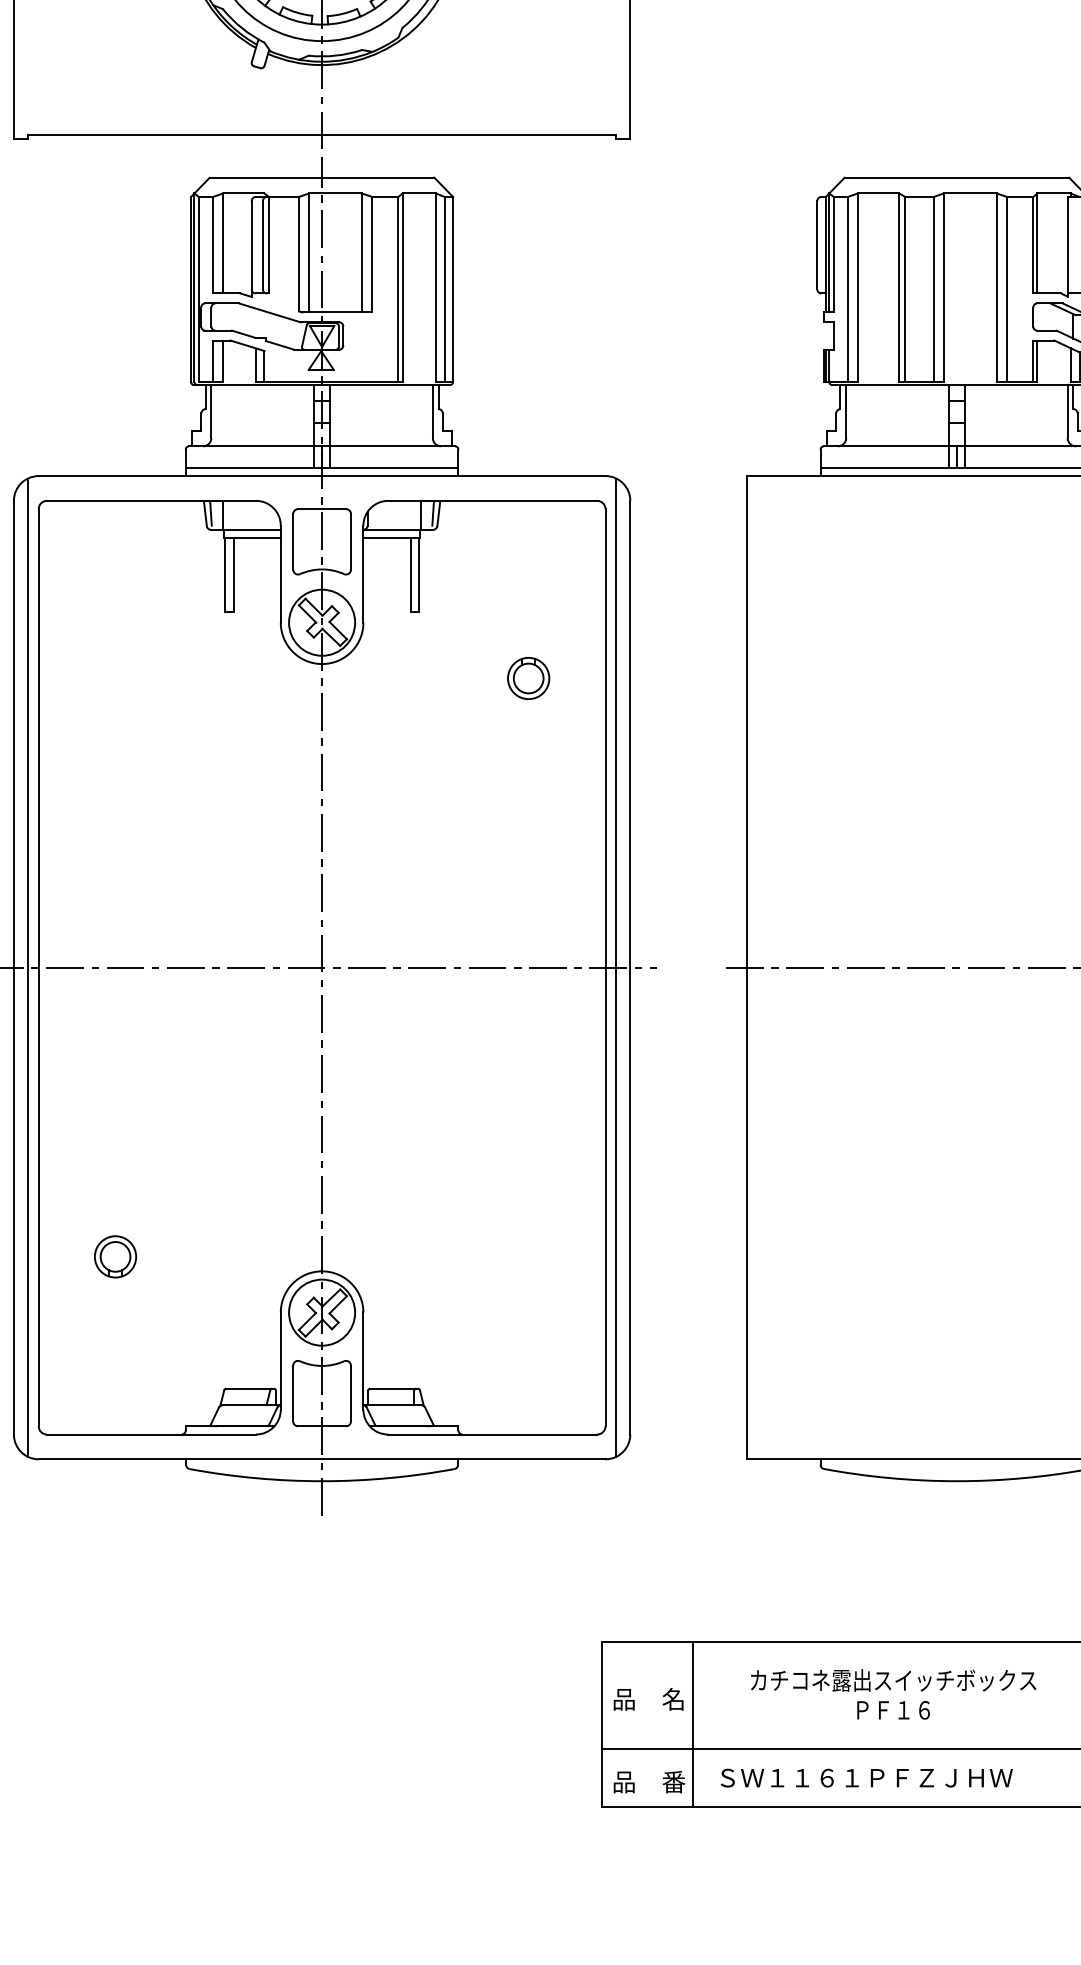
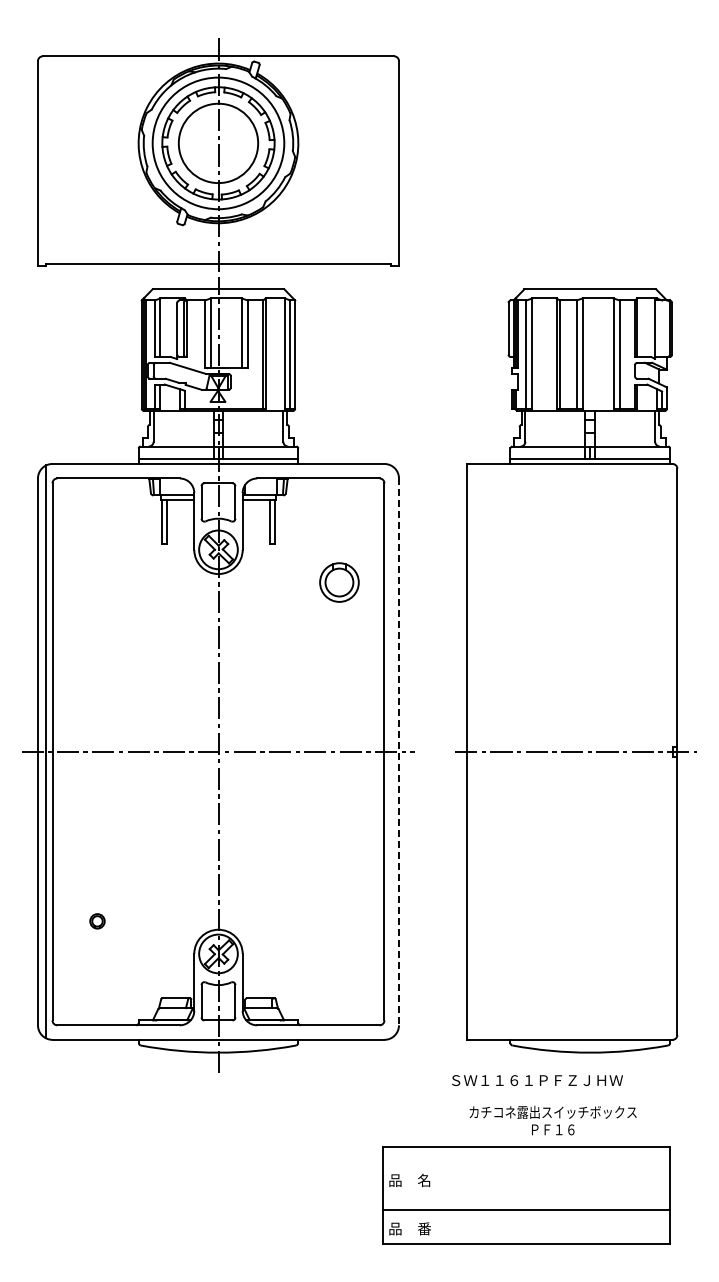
part: (528, 678) -> (339, 582), size x1.6
line: (615, 966) -> (390, 751), removed
line: (631, 968) -> (399, 752), solid -> dashed
part: (115, 1257) -> (97, 921), size x0.6
text: (892, 1694) -> (552, 1120), moved
line: (692, 1723) -> (435, 1194), removed
text: (866, 1778) -> (537, 1080), moved

